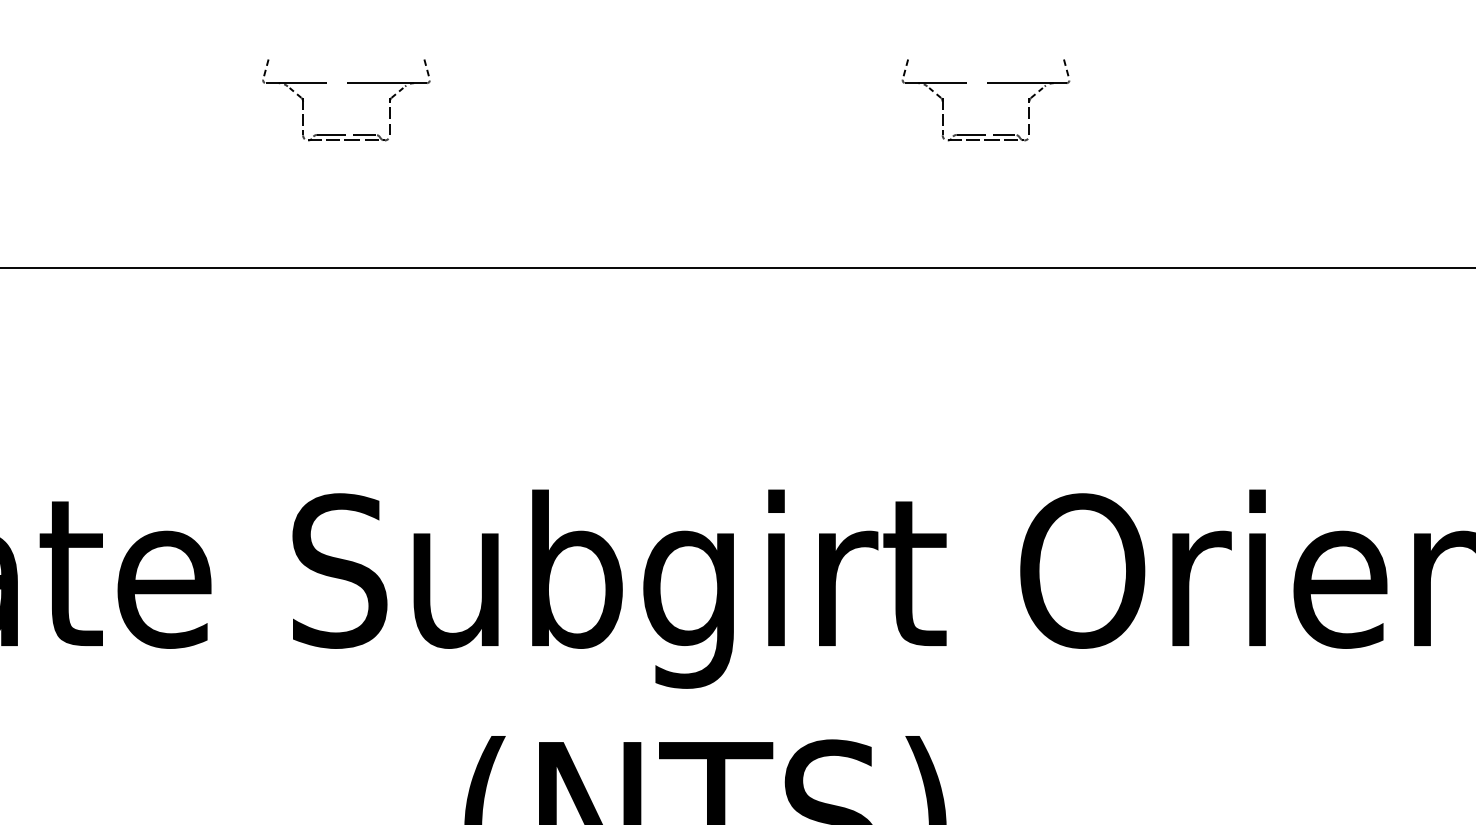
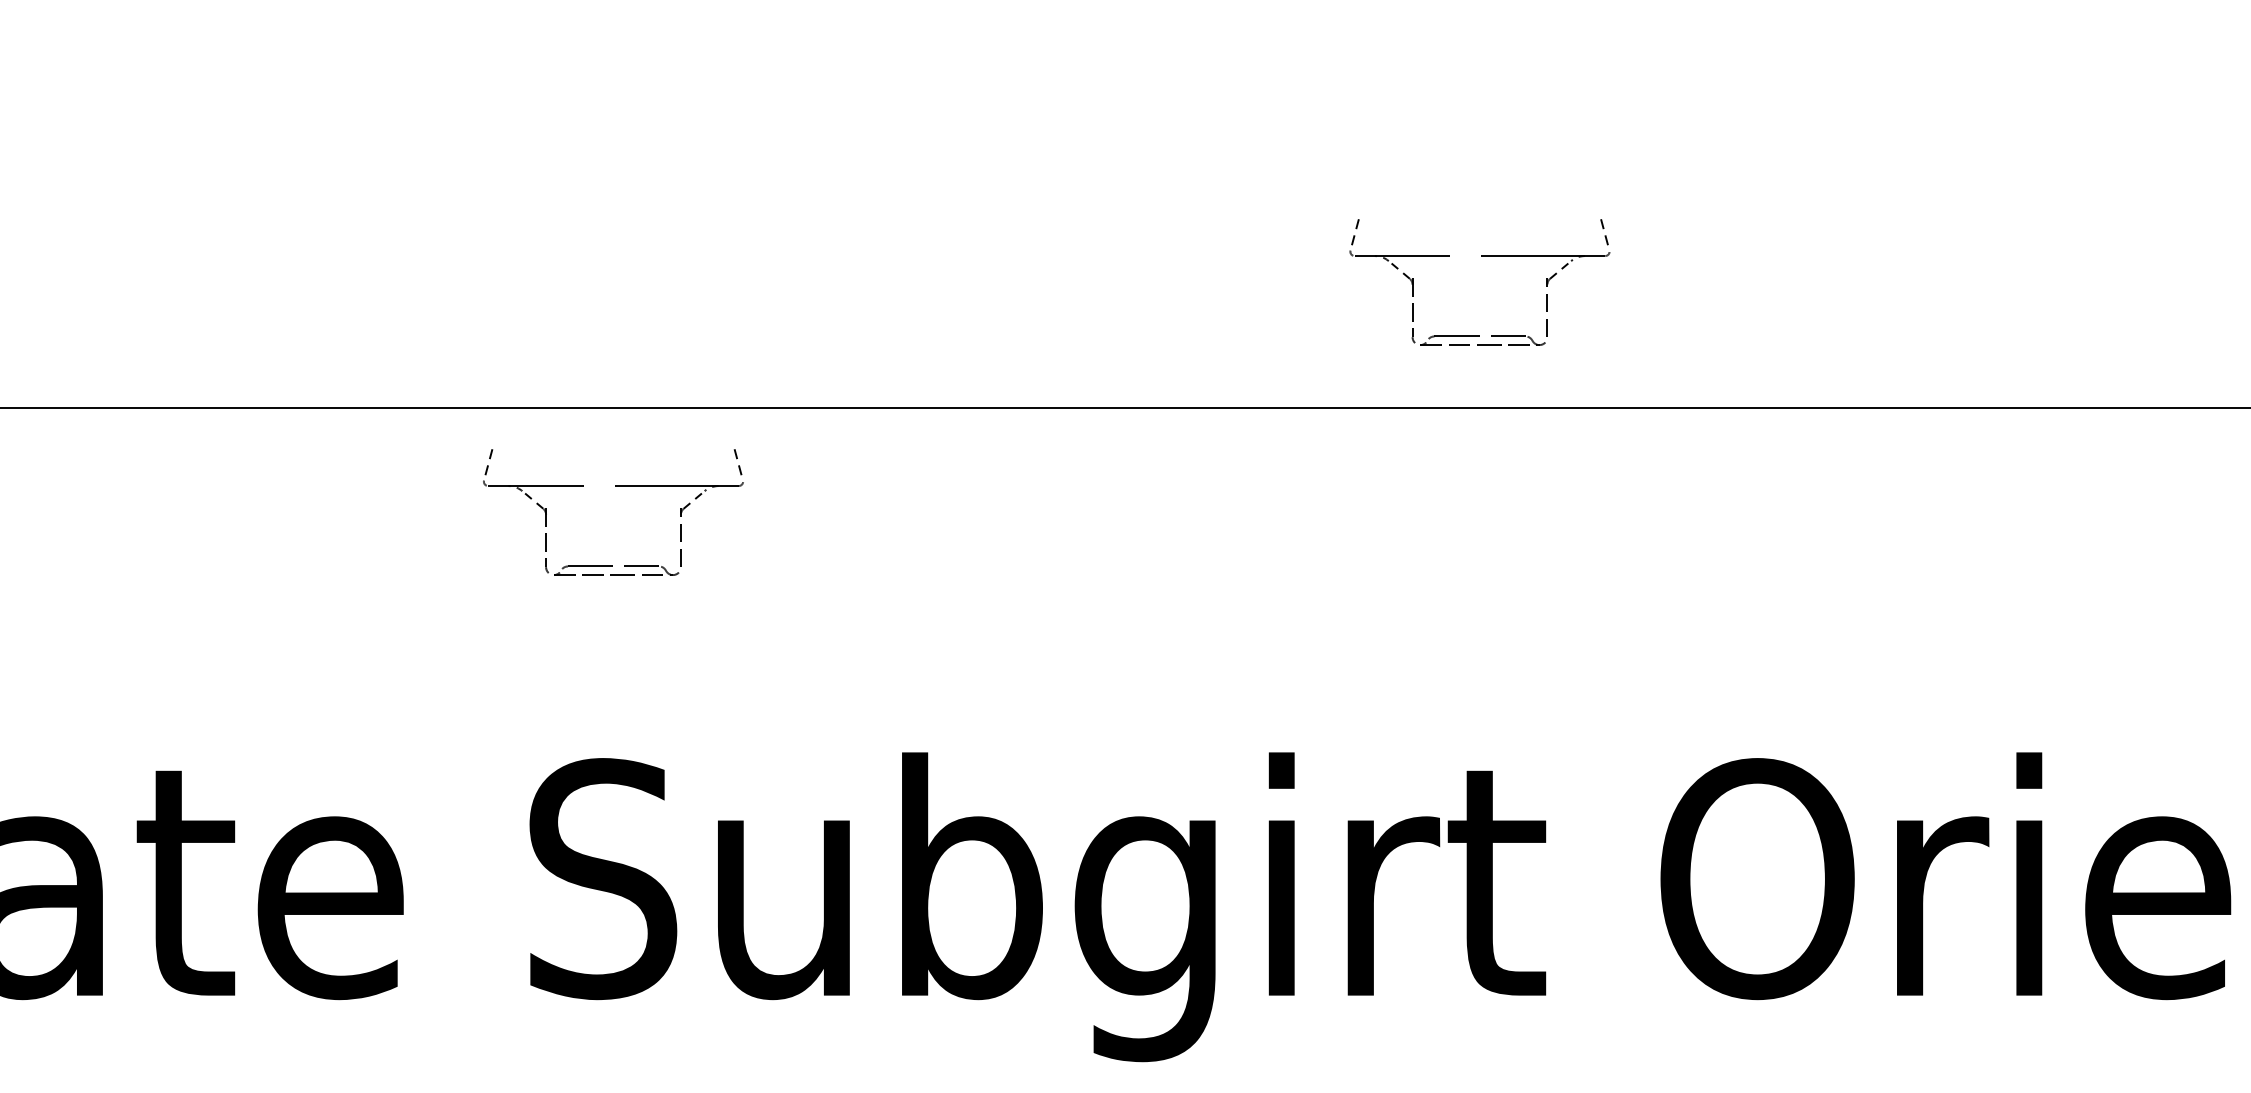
part: (347, 83) -> (615, 486), moved
part: (987, 83) -> (1482, 256), moved

